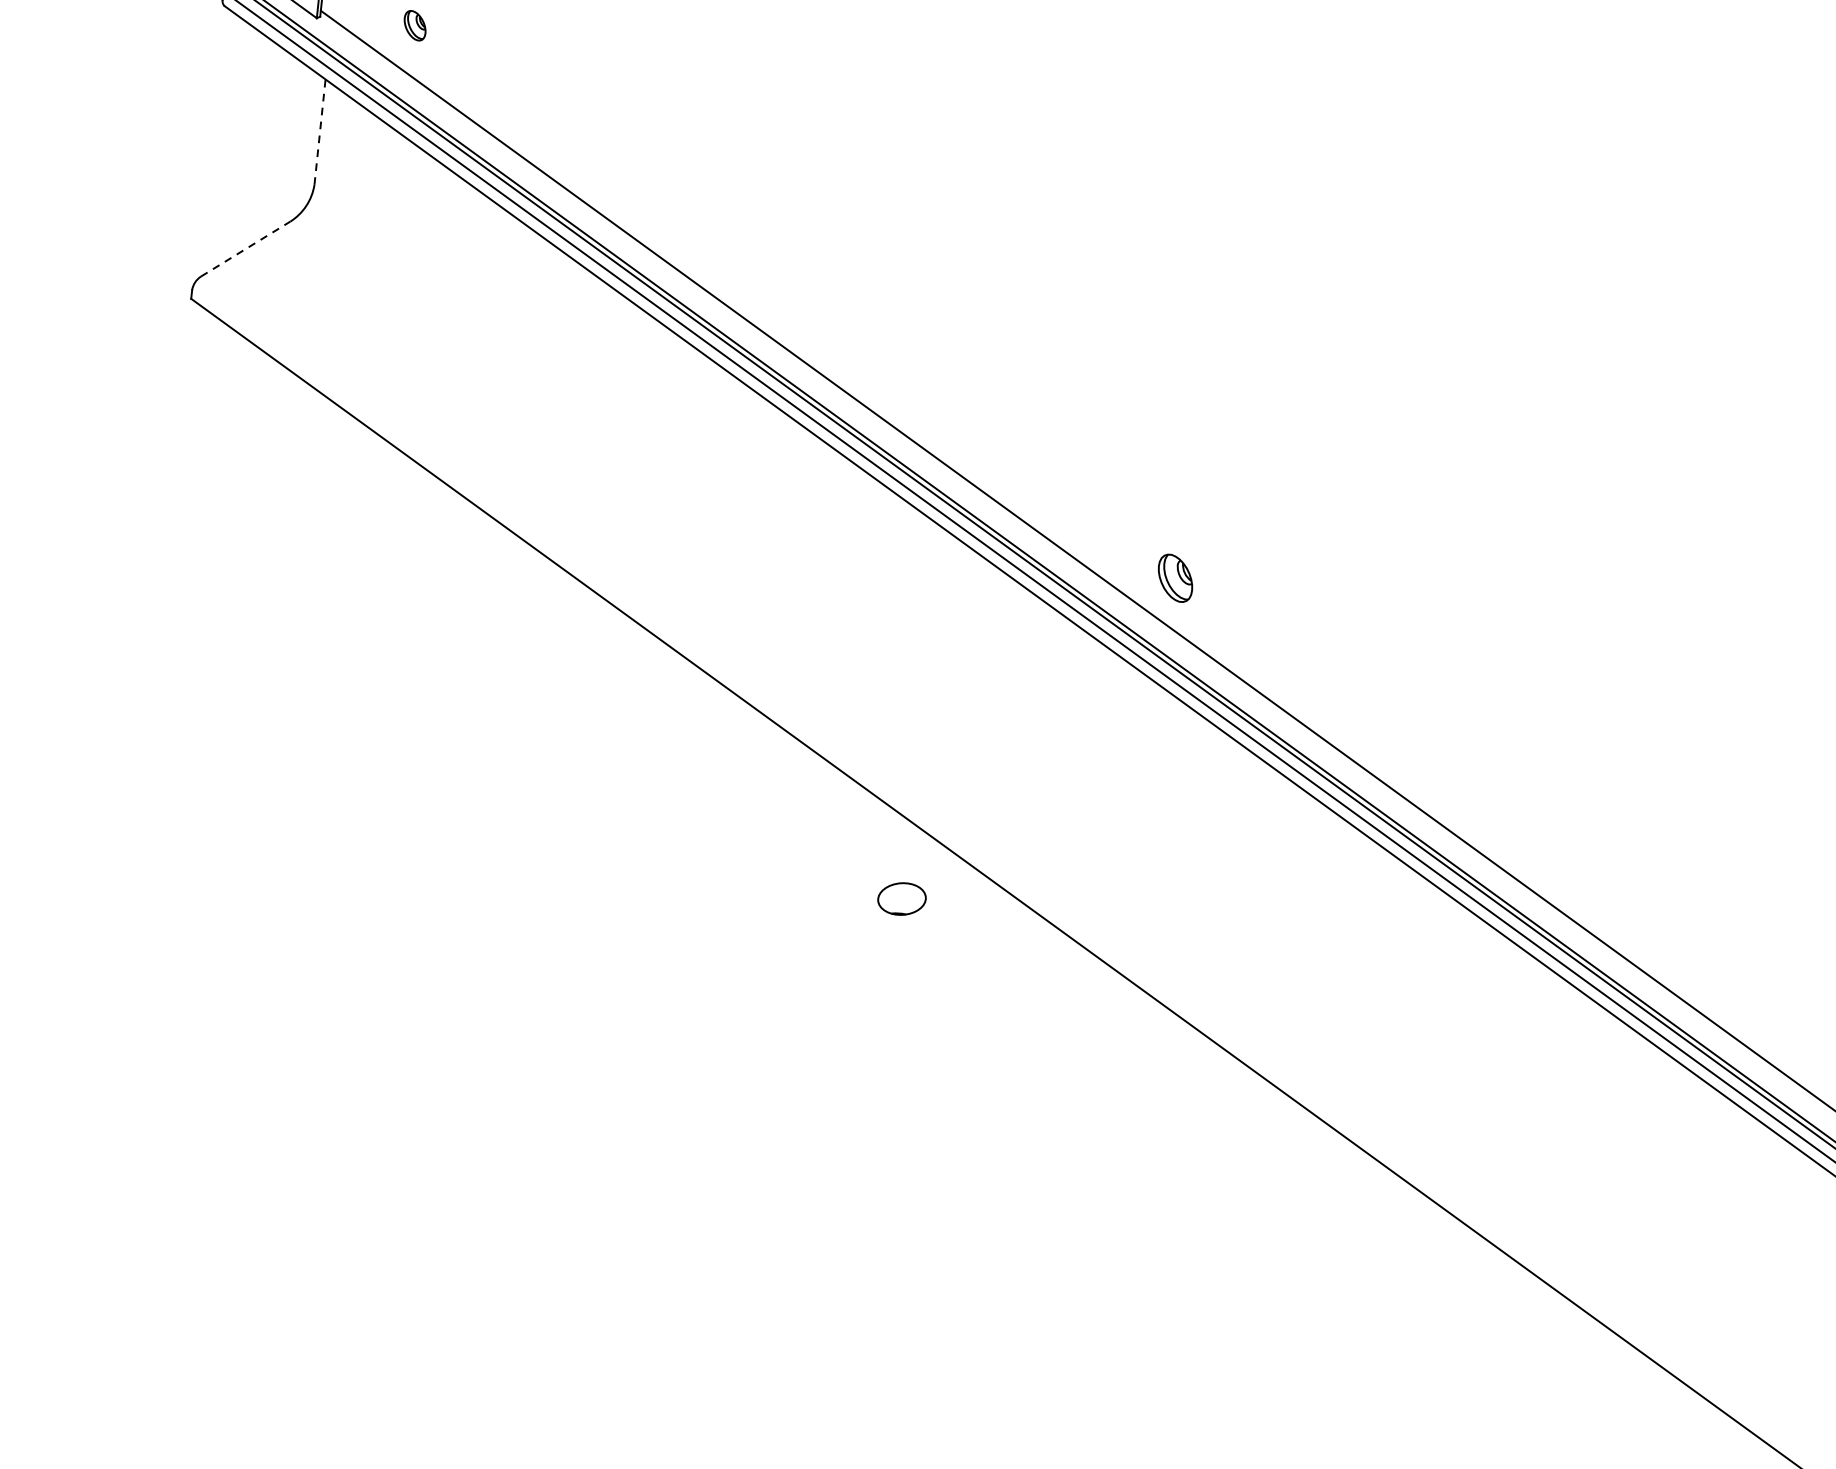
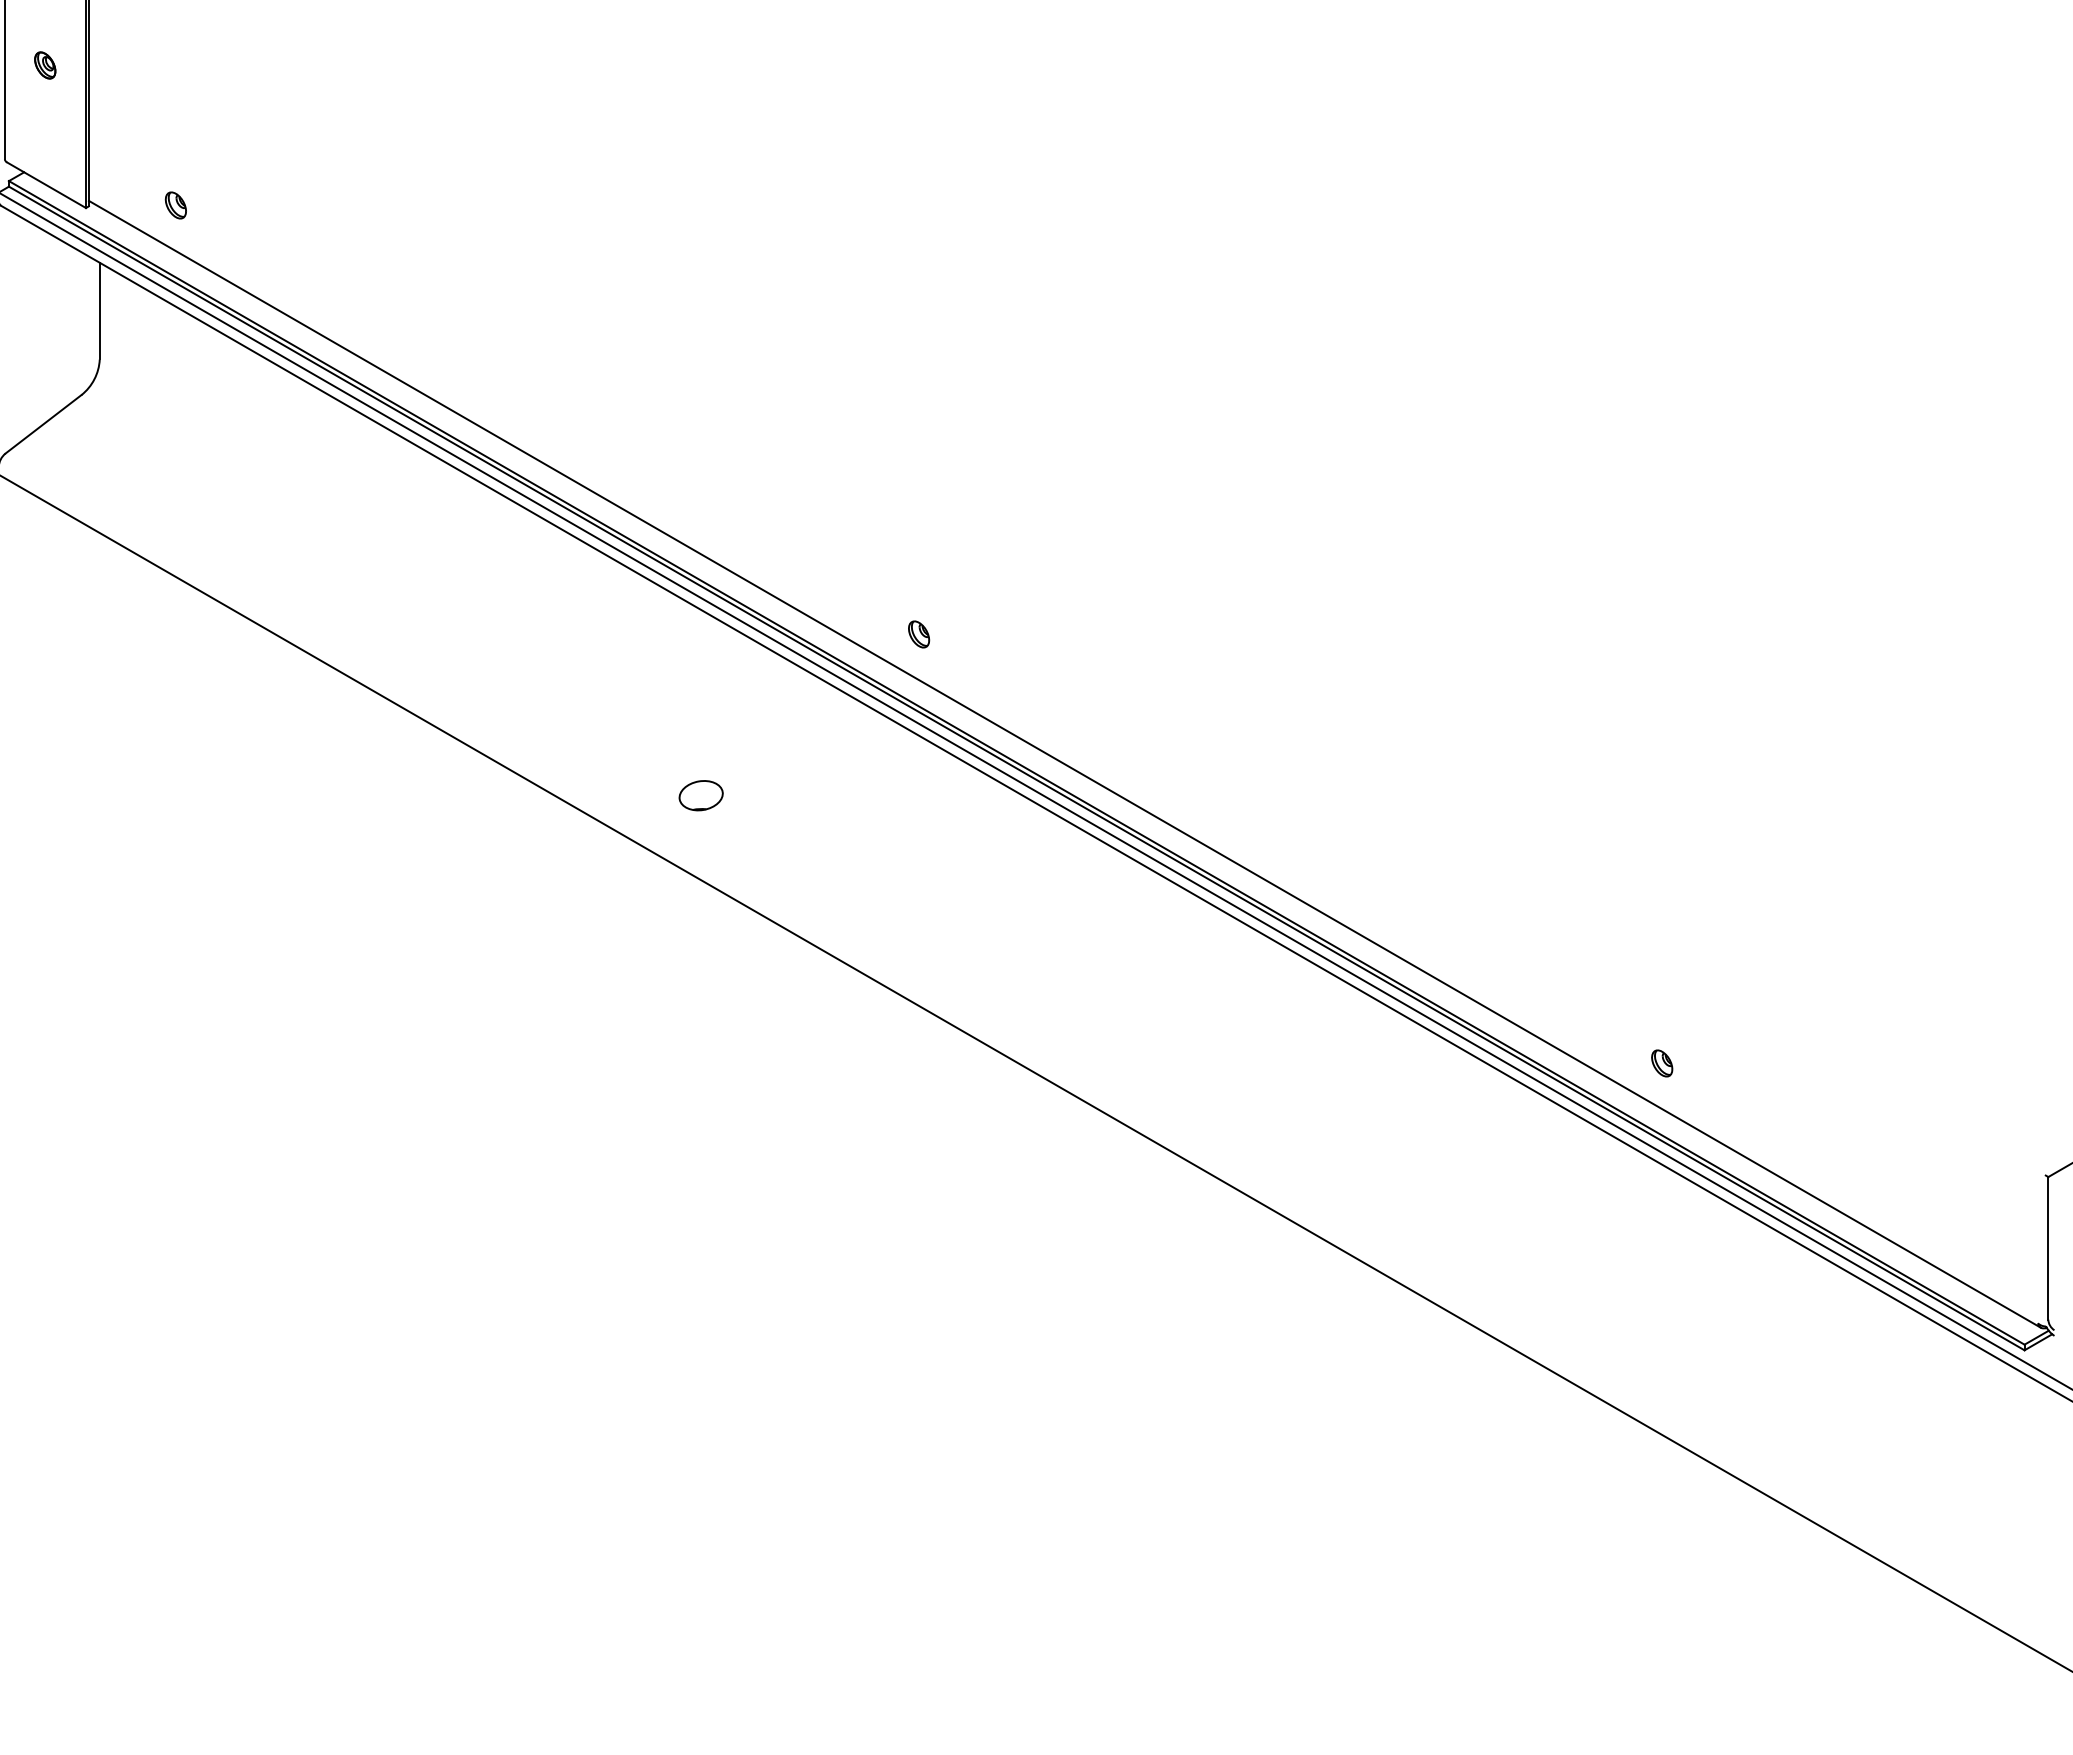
line: (319, 131) -> (99, 310), dashed -> solid
line: (245, 249) -> (43, 424), dashed -> solid
part: (1176, 578) -> (919, 634), size x0.62
part: (901, 898) -> (700, 795), moved

